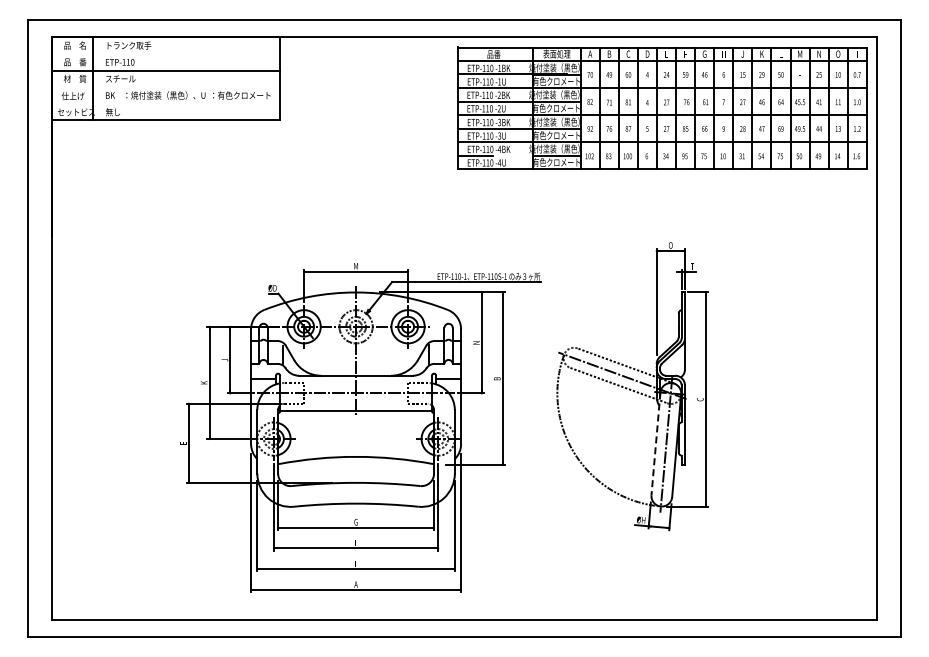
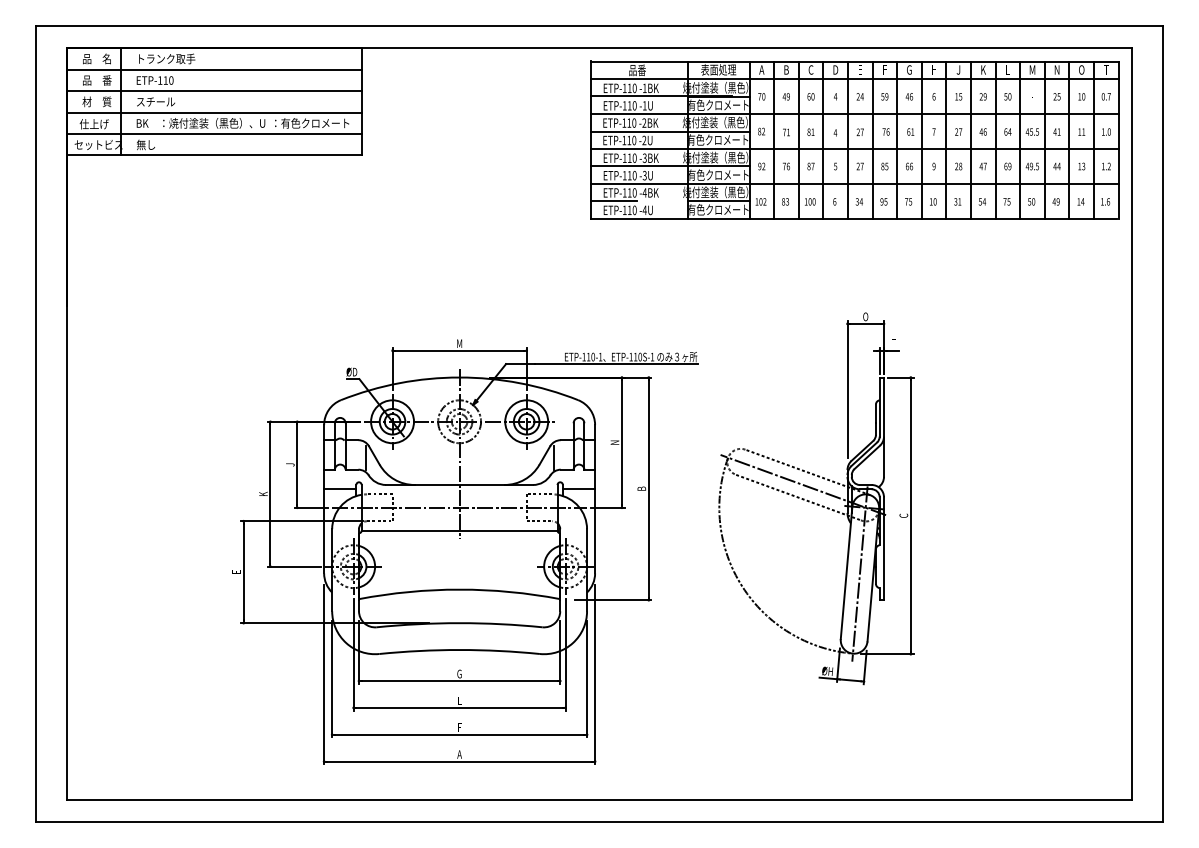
line: (165, 54) -> (213, 70), added
line: (165, 87) -> (213, 113), added
line: (165, 103) -> (213, 133), added
line: (655, 443) -> (845, 572), dashed -> solid

